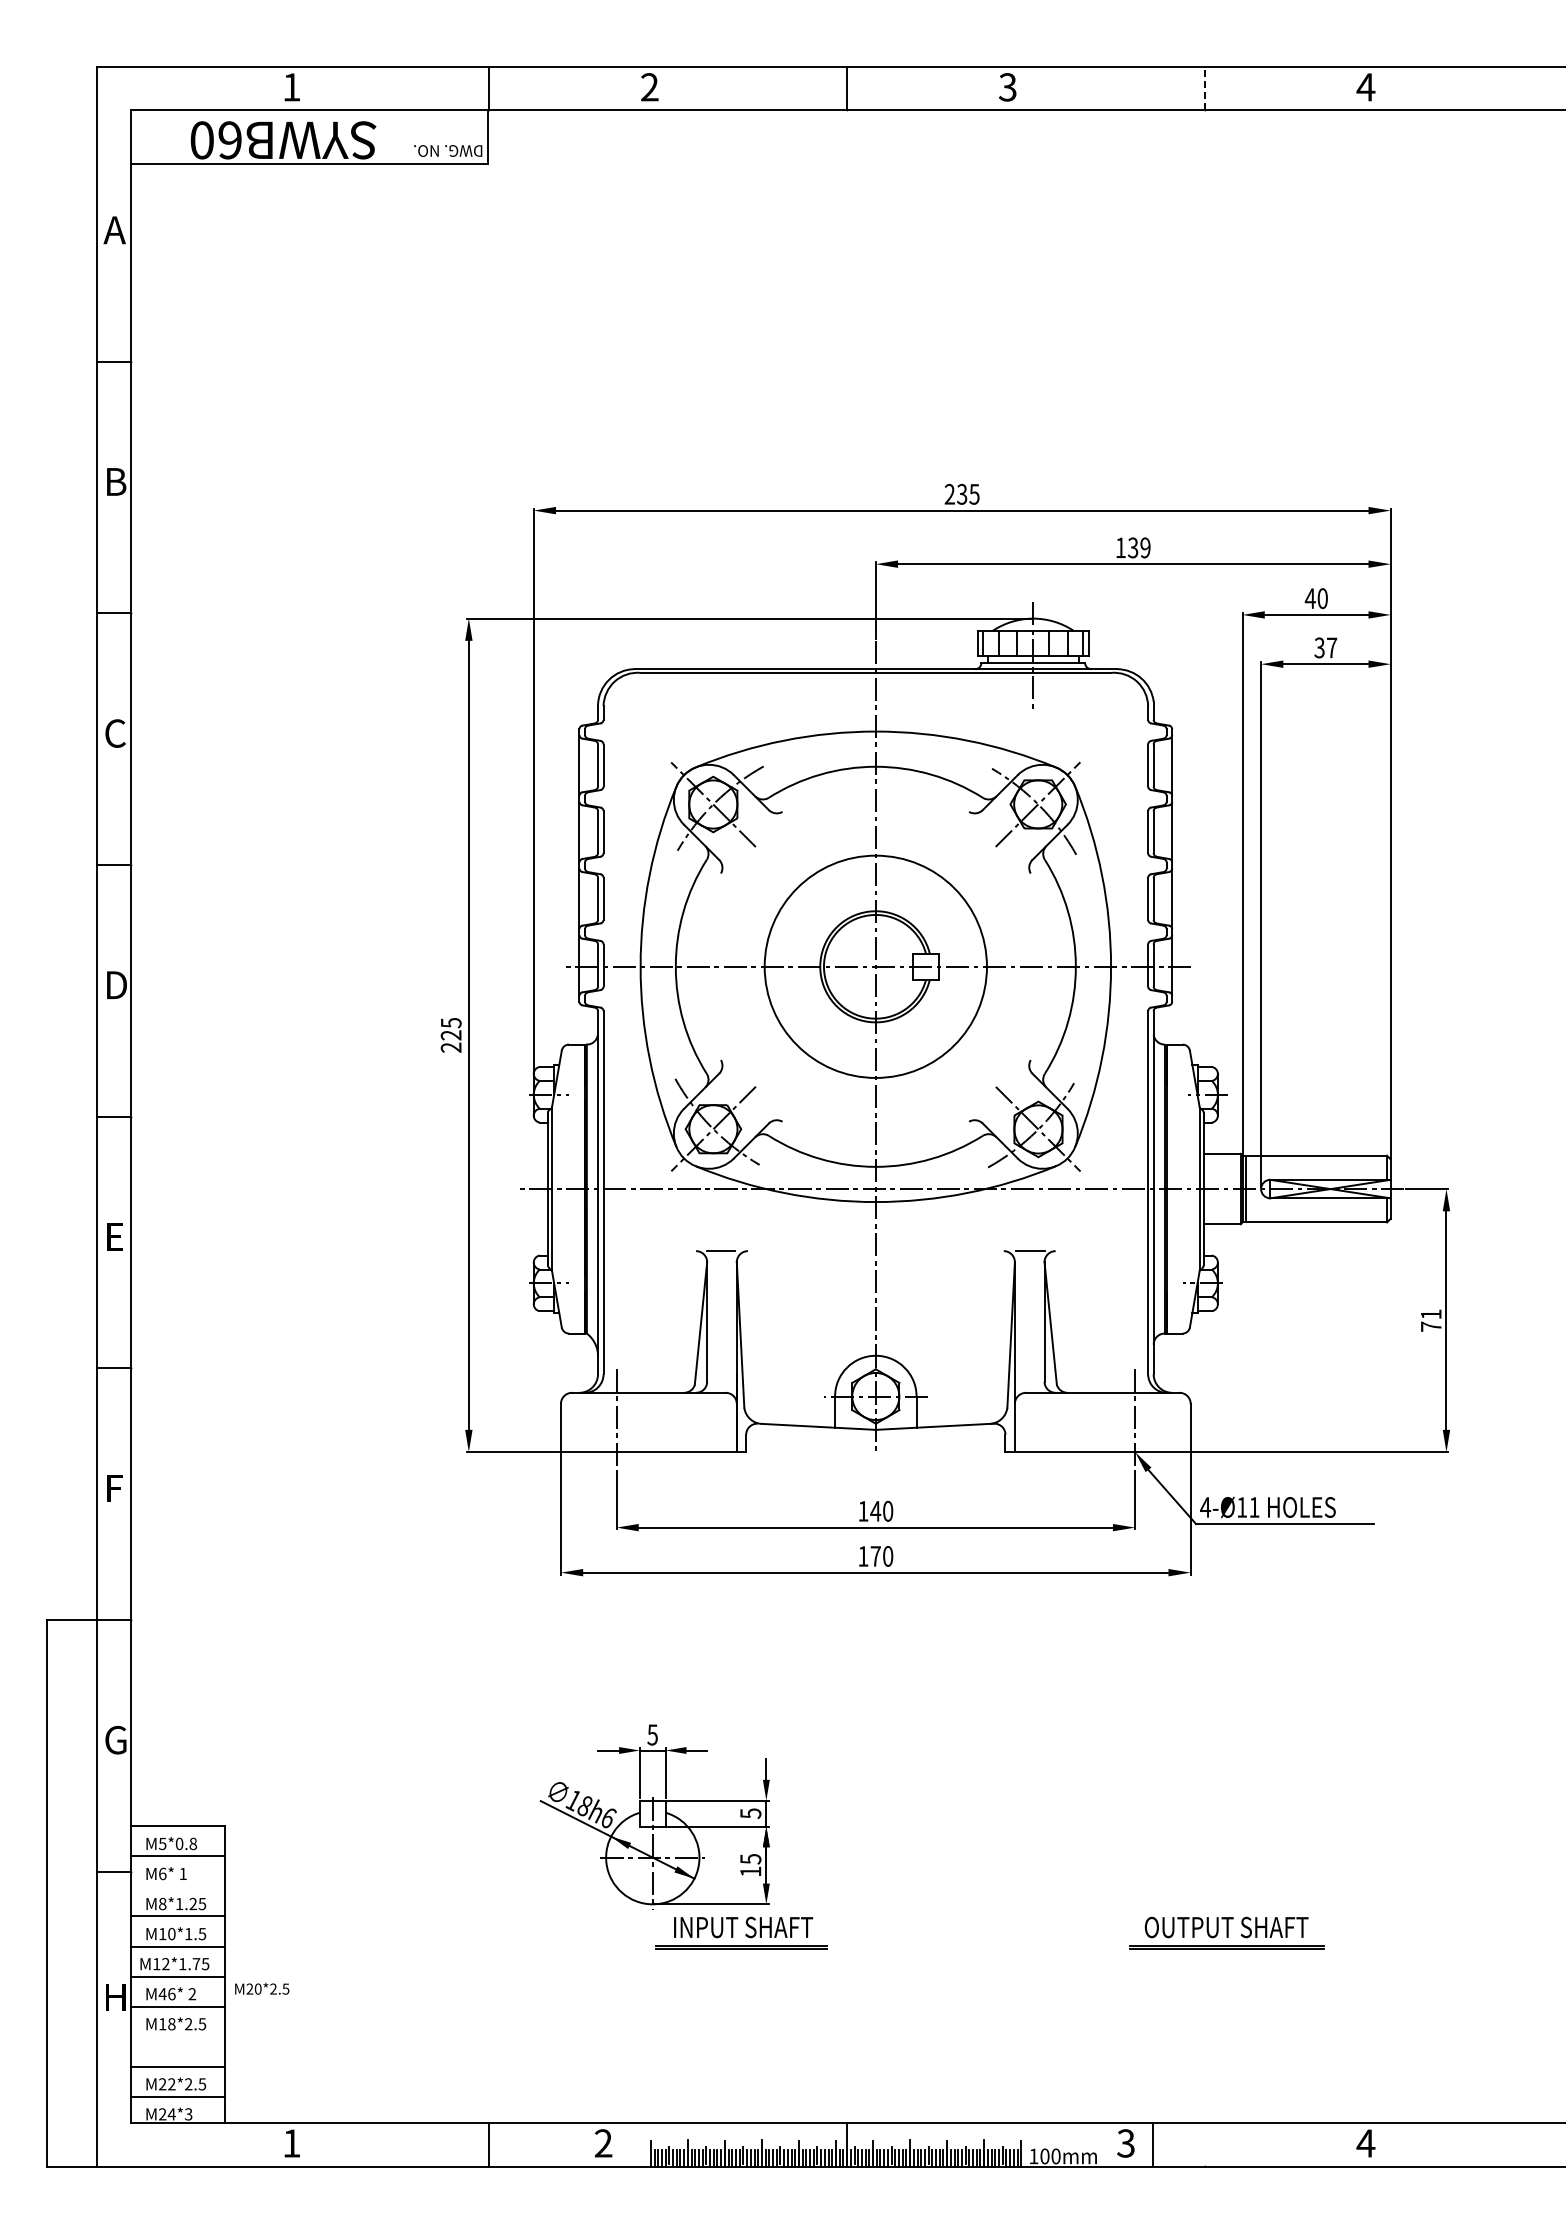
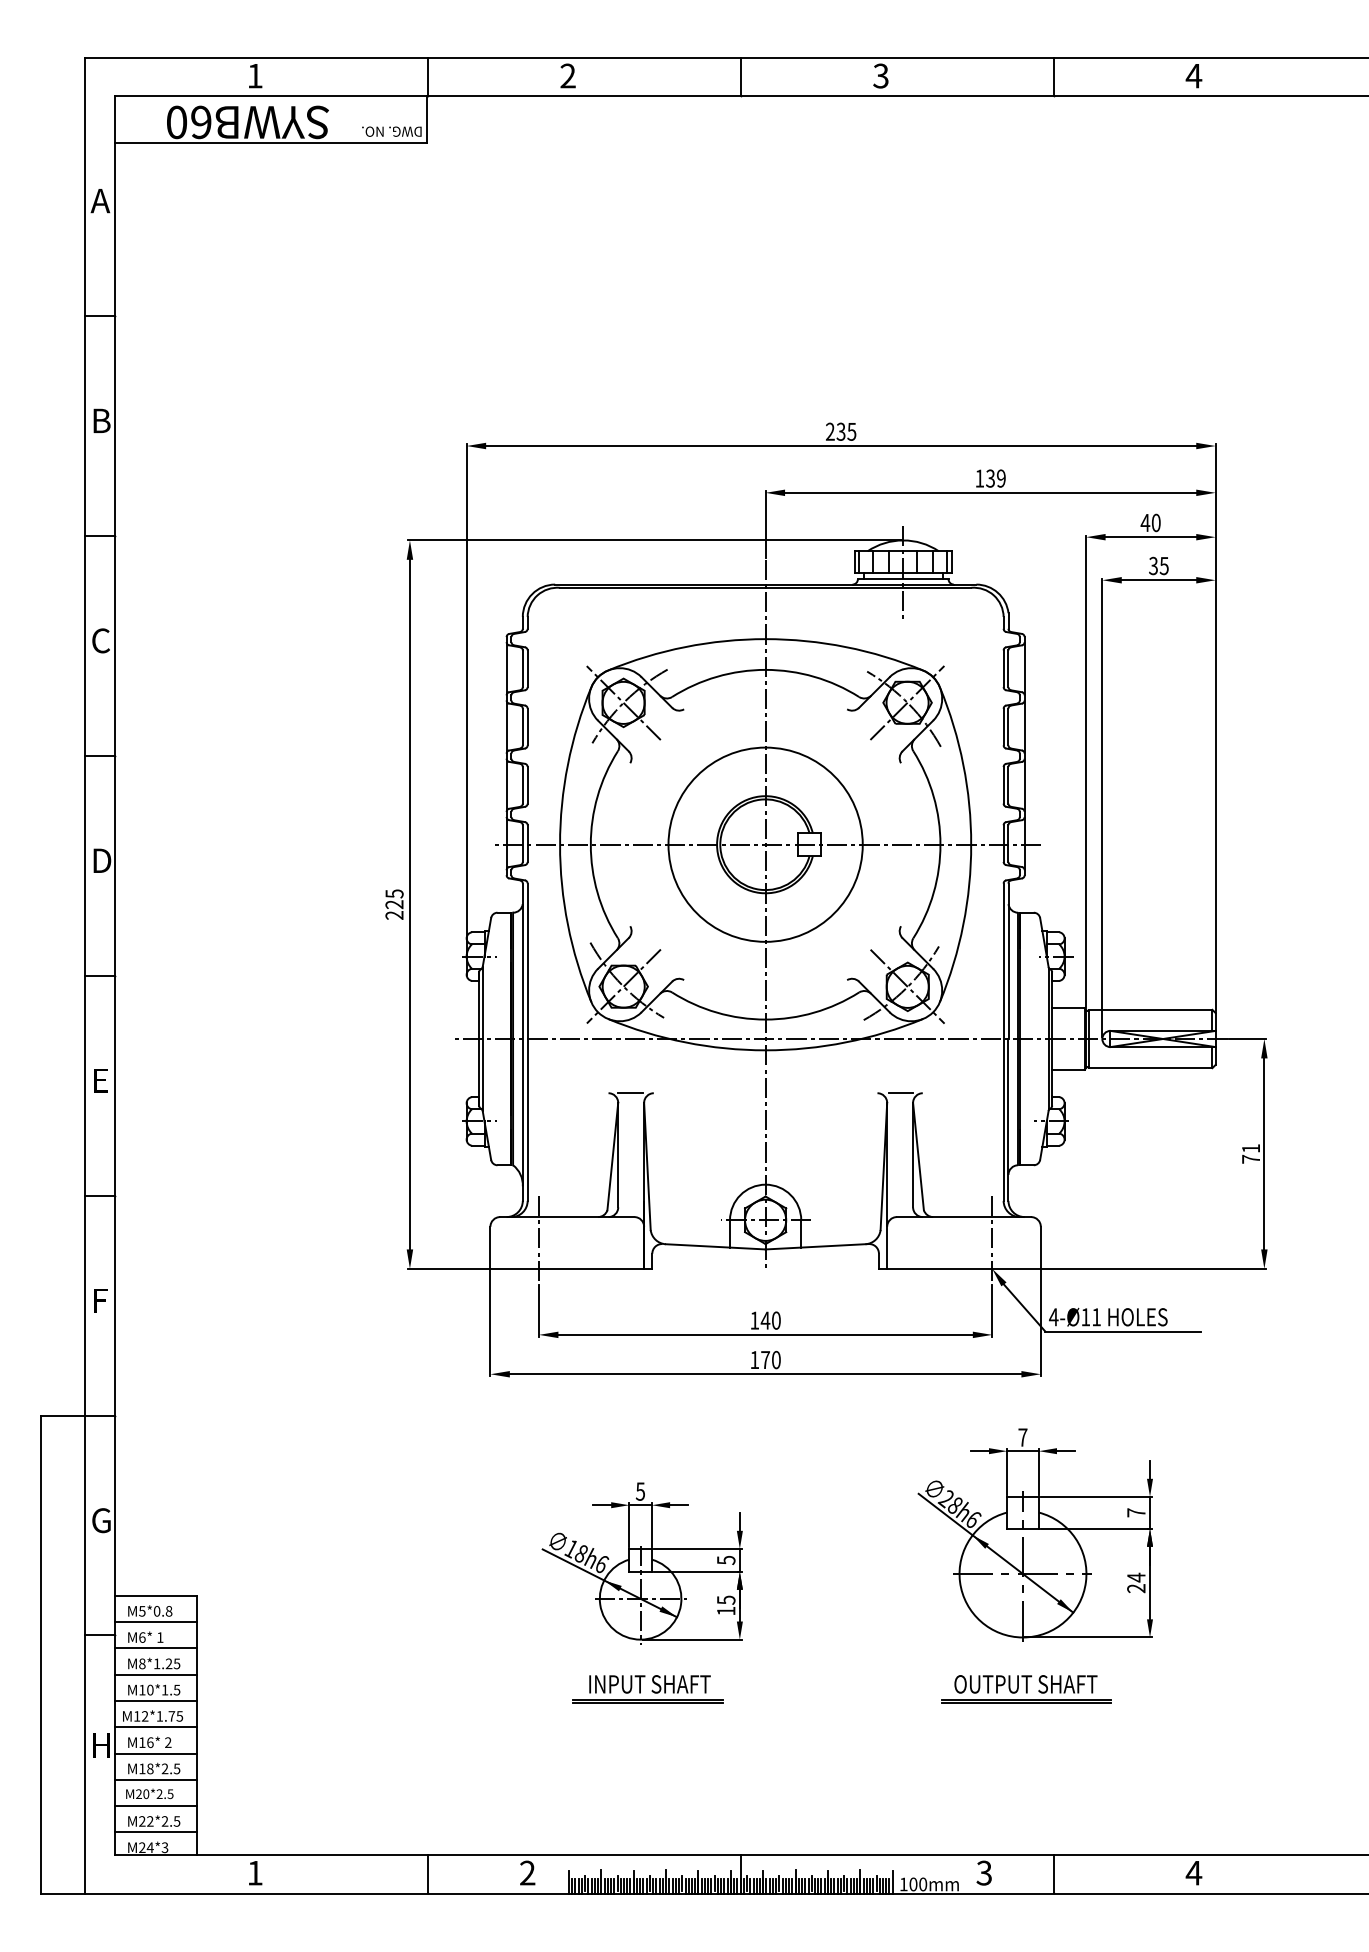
line: (1205, 88) -> (1053, 77), dashed -> solid
text: (1331, 647) -> (1163, 565), 37 -> 35
part: (1183, 1756) -> (1034, 1534), added
part: (654, 1816) -> (642, 1562), moved
line: (177, 1886) -> (155, 1648), added
part: (1226, 1932) -> (1025, 1688), moved
text: (262, 1988) -> (150, 1793), moved
text: (162, 1994) -> (142, 1742), M46* -> M16*
line: (177, 2036) -> (155, 1779), added
line: (1153, 2144) -> (1053, 1874), moved

